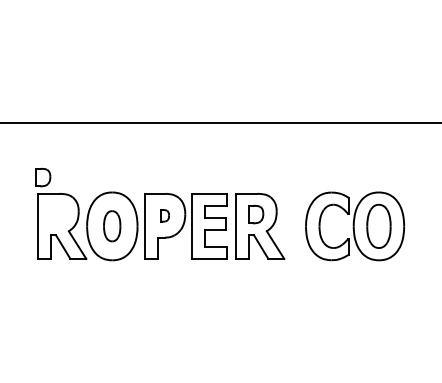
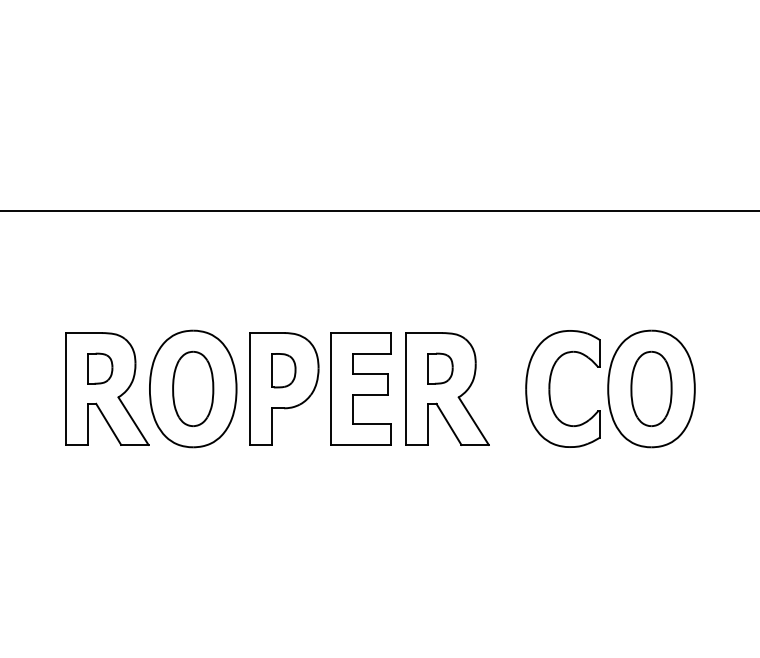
part: (43, 177) -> (100, 368), moved
part: (164, 215) -> (282, 370), size x1.67
part: (111, 225) -> (191, 387), size x1.43

